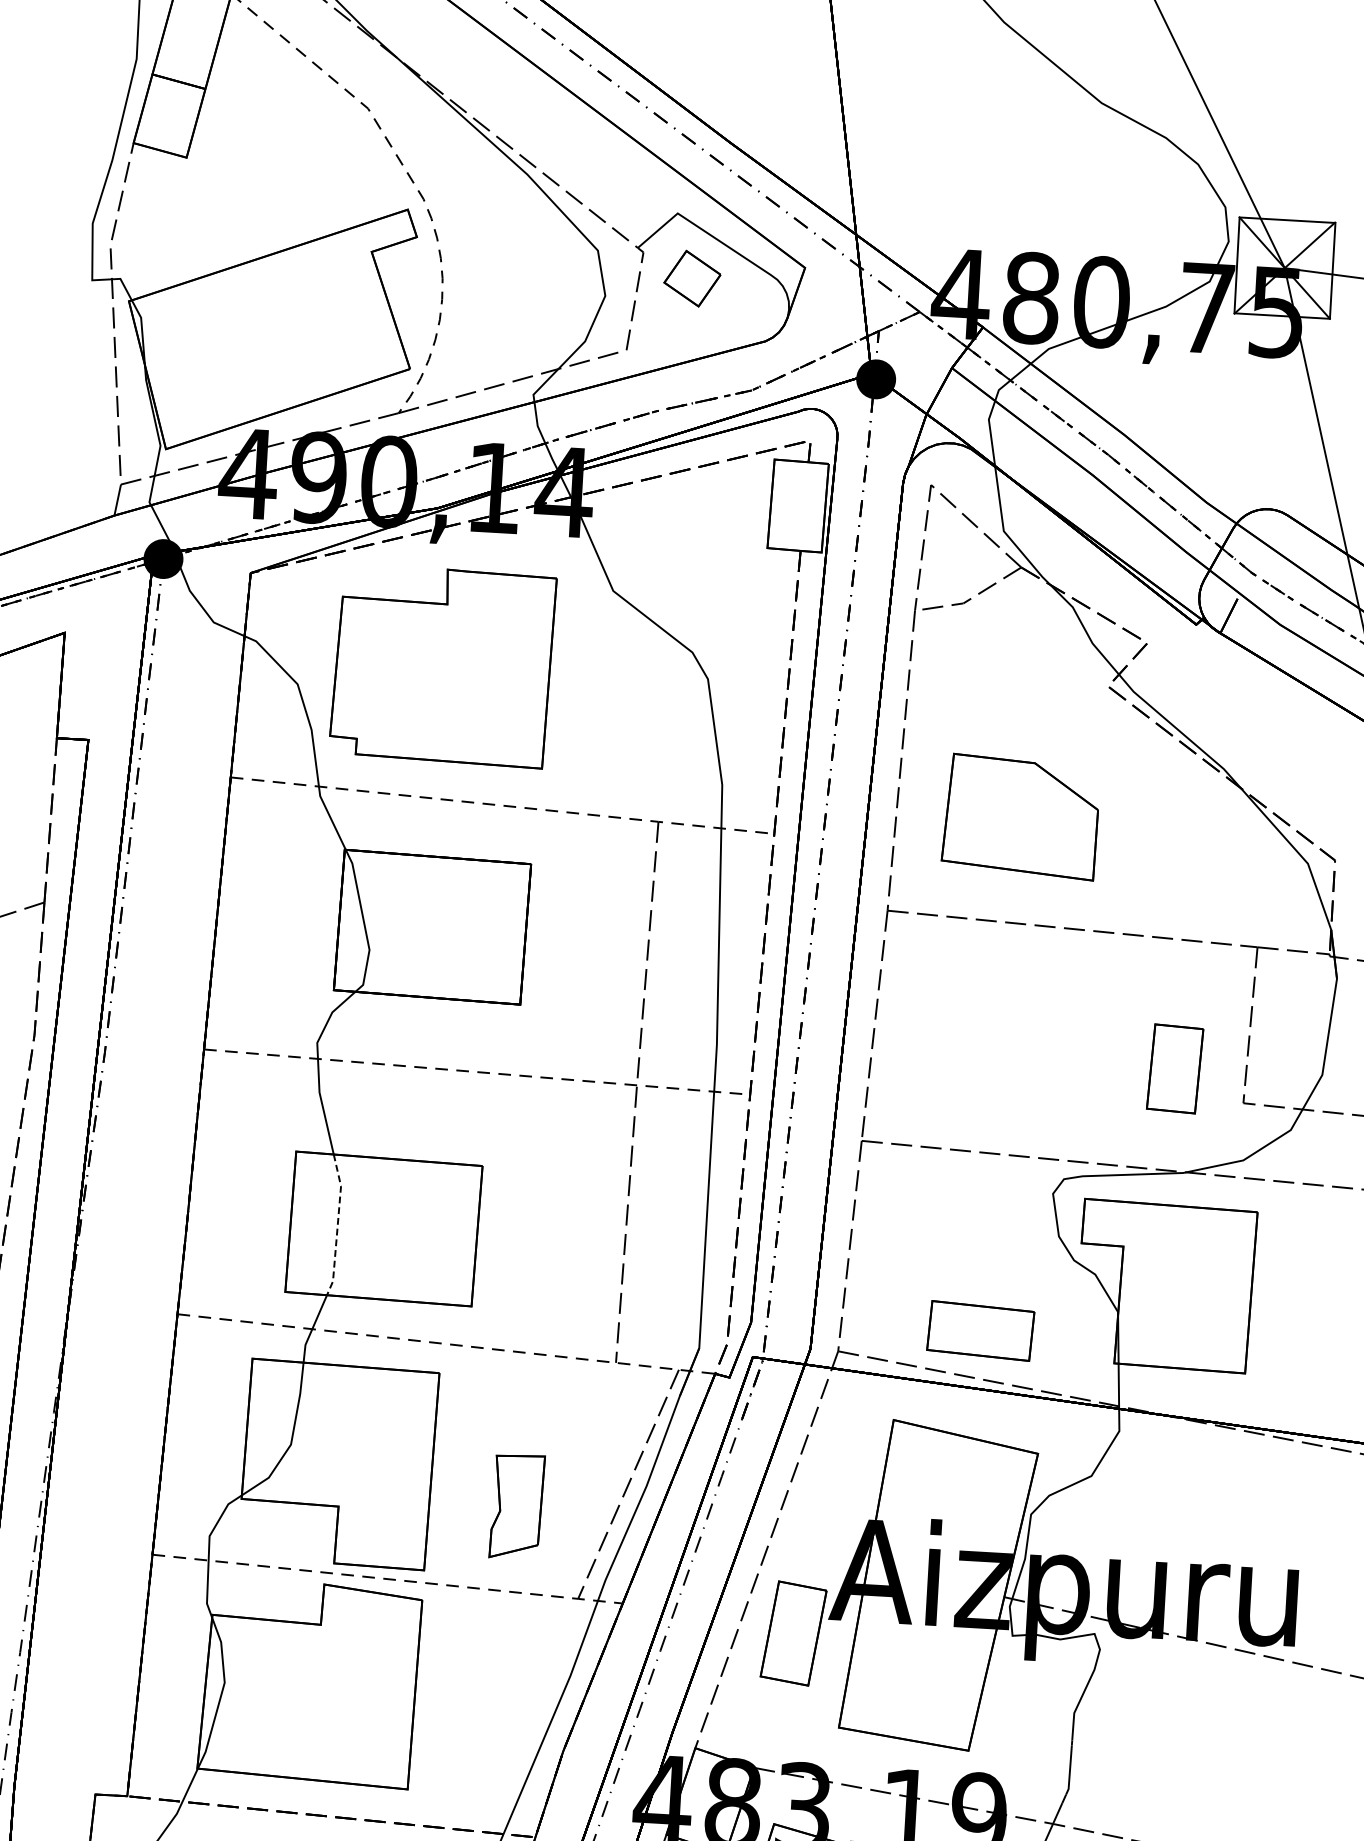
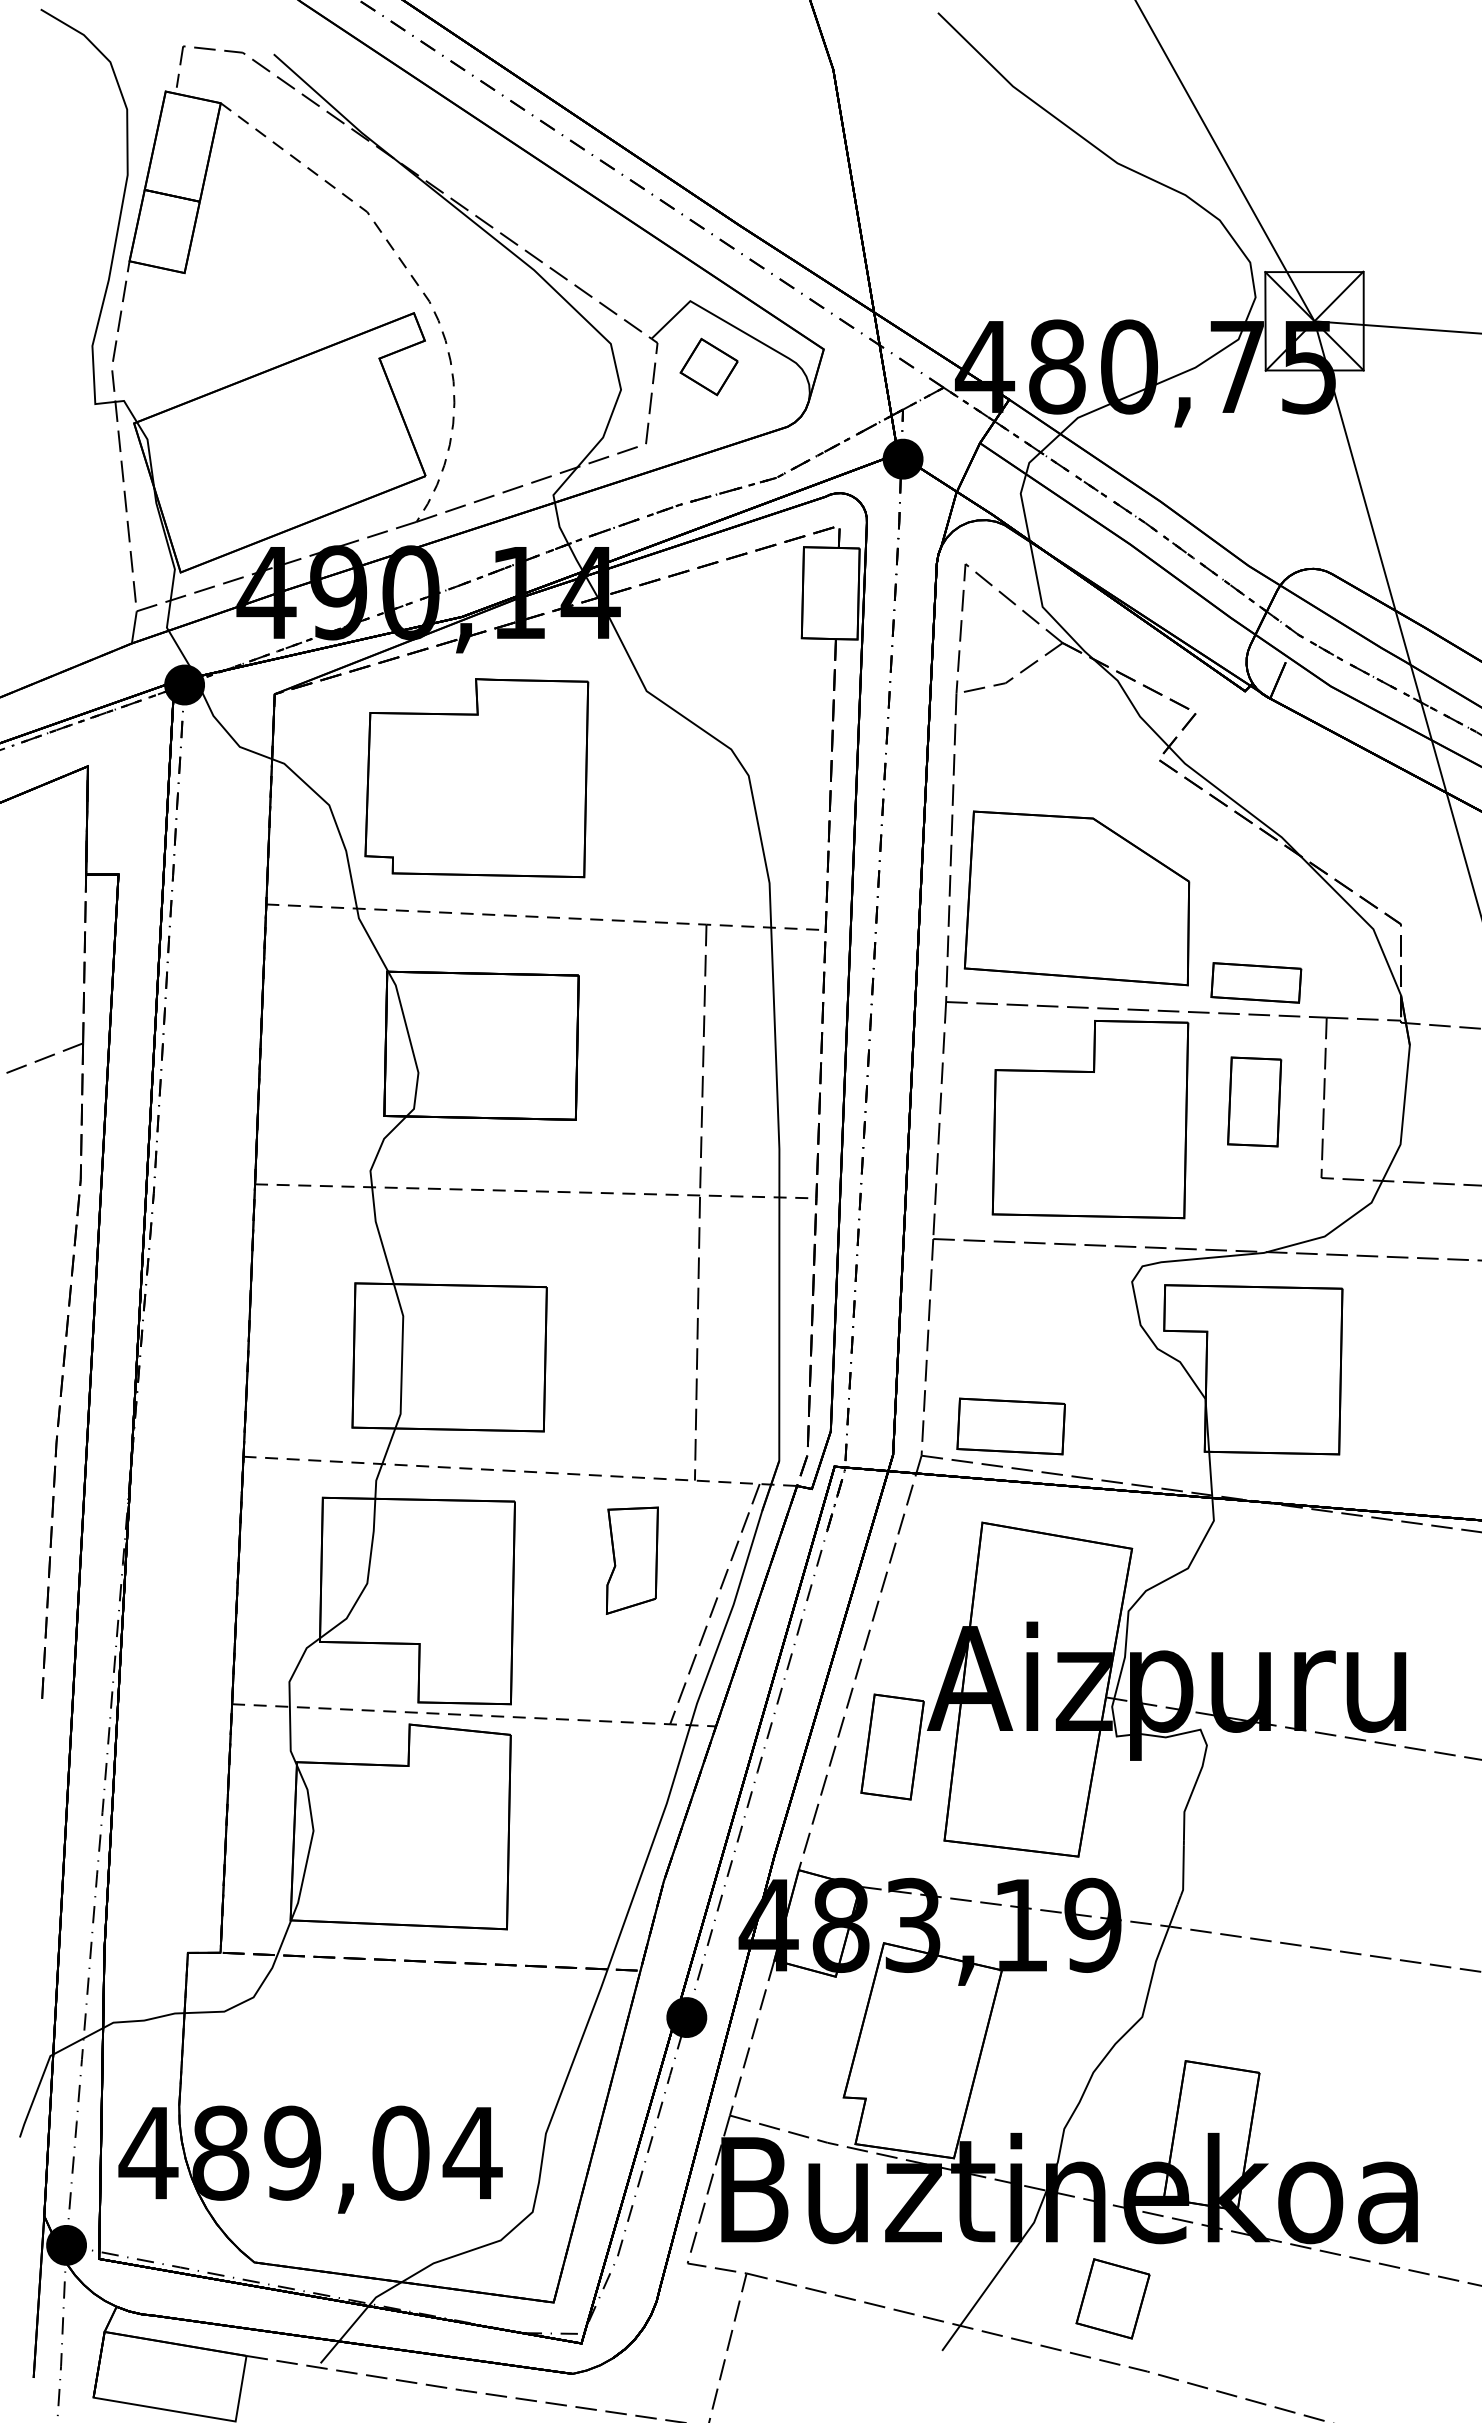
part: (1020, 817) -> (1076, 898), size x1.43
part: (1191, 909) -> (1256, 982), added
part: (1021, 1033) -> (1090, 1119), added
part: (1175, 1068) -> (1254, 1101), moved
line: (338, 1225) -> (402, 1356), dashed -> solid
part: (980, 1330) -> (1010, 1426), moved
part: (517, 1506) -> (632, 1560), moved

